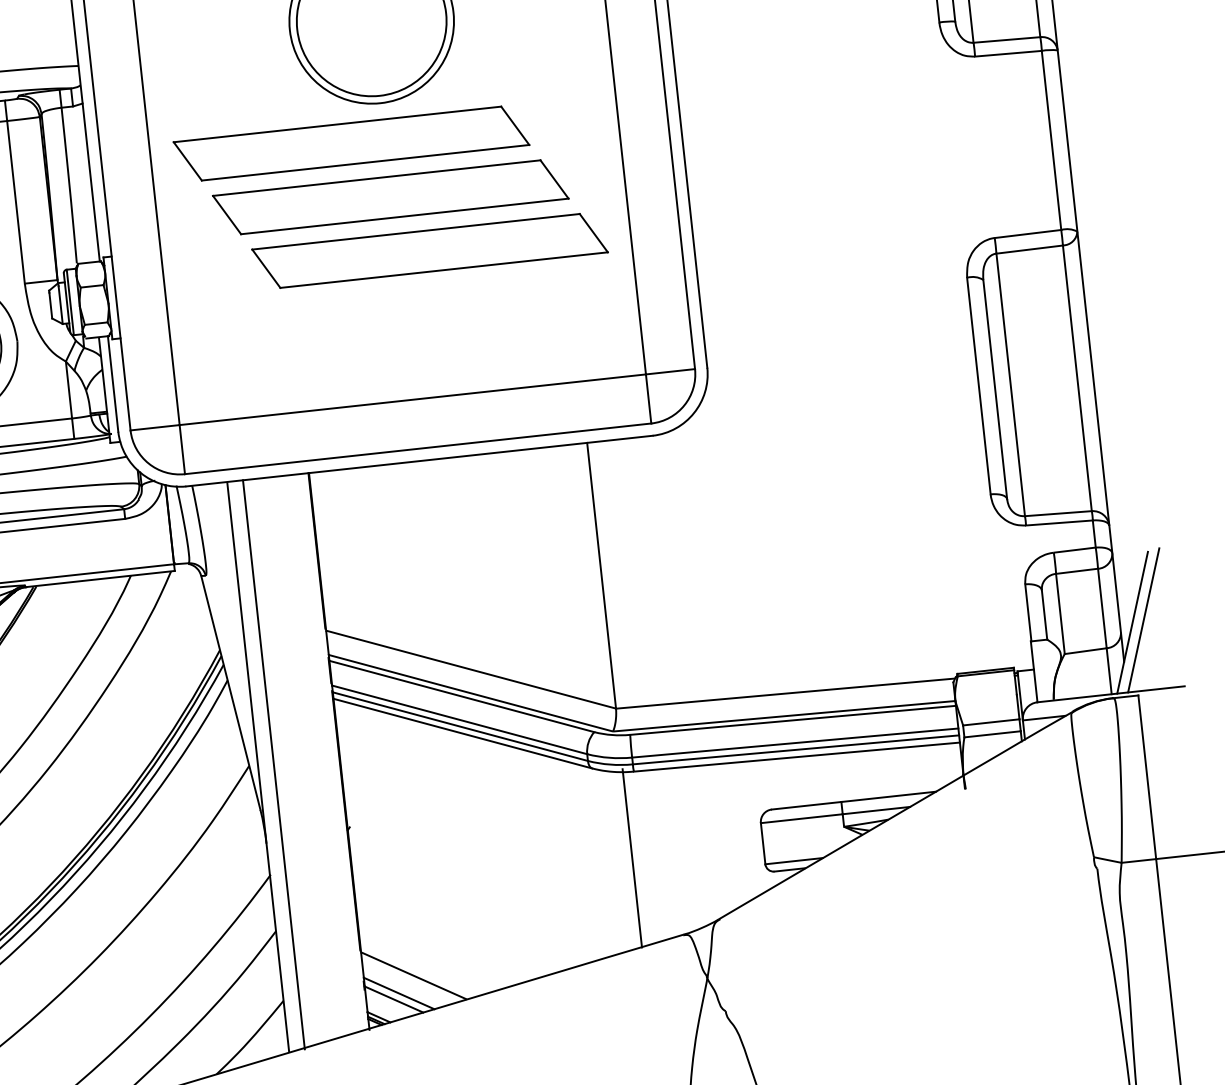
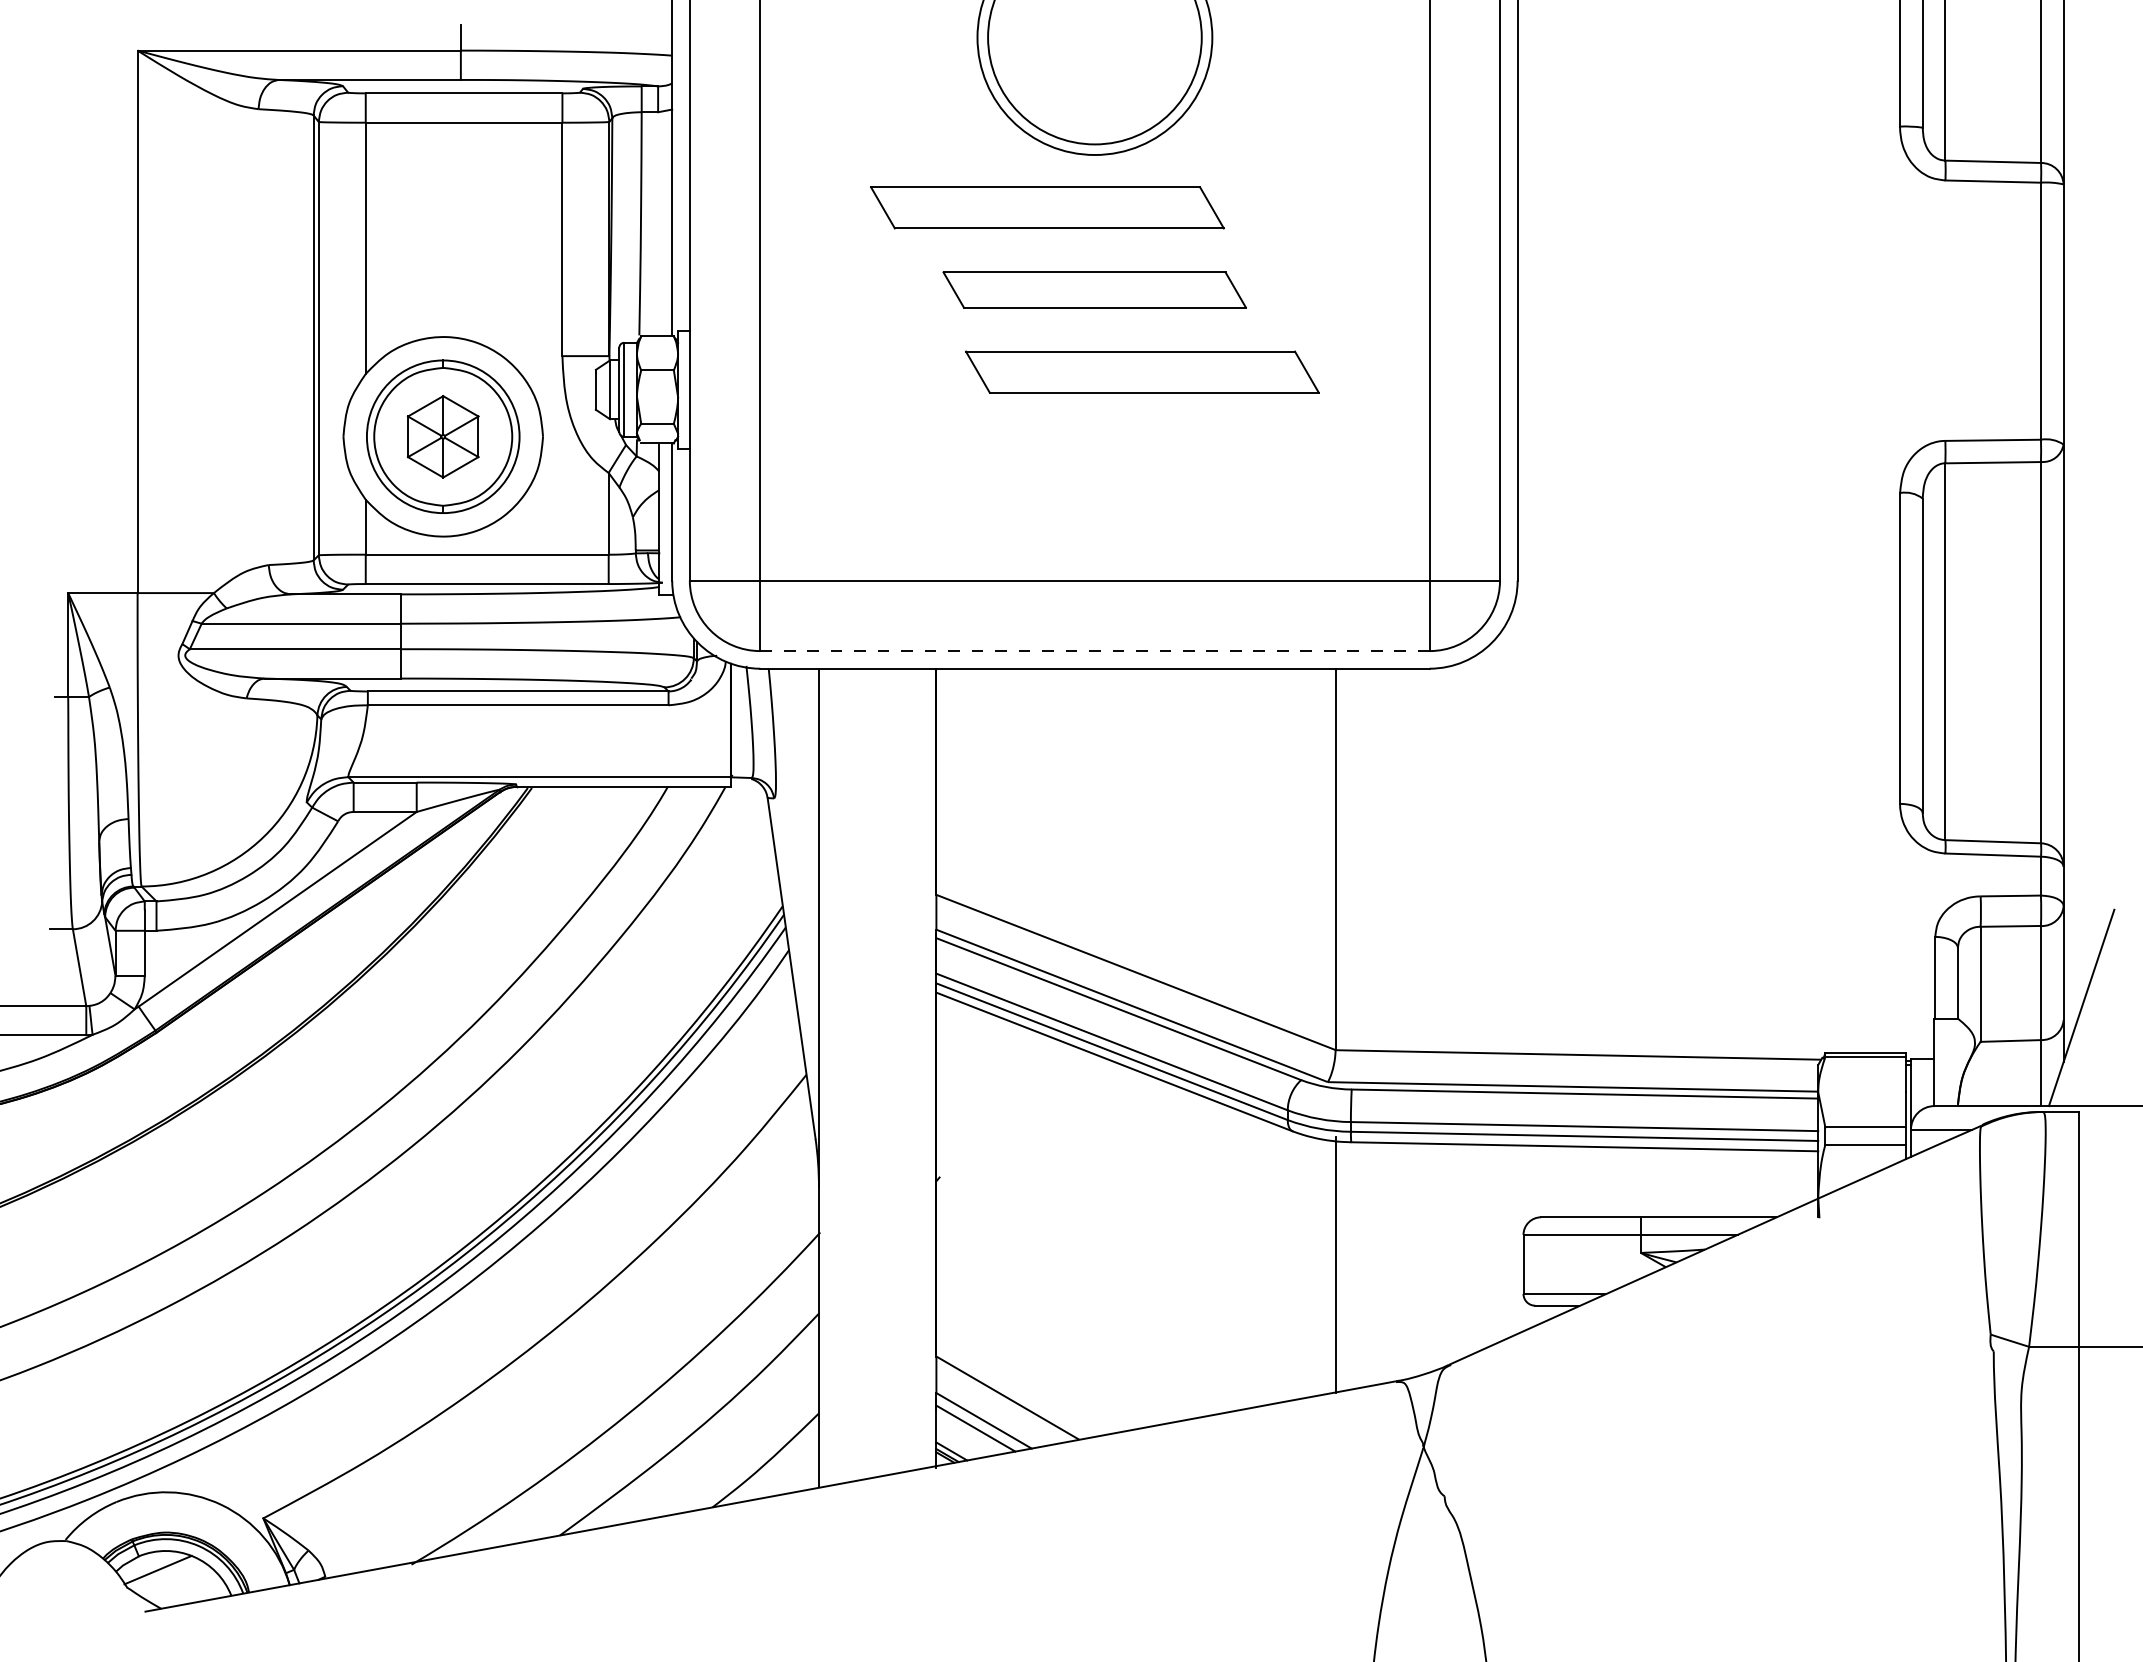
part: (351, 143) -> (1047, 207), size x0.7
part: (390, 196) -> (1094, 289), size x0.6
part: (430, 250) -> (1142, 371), size x0.7
line: (417, 449) -> (1094, 651), solid -> dashed
line: (1143, 620) -> (2097, 1006), removed
line: (273, 764) -> (841, 1076), removed

